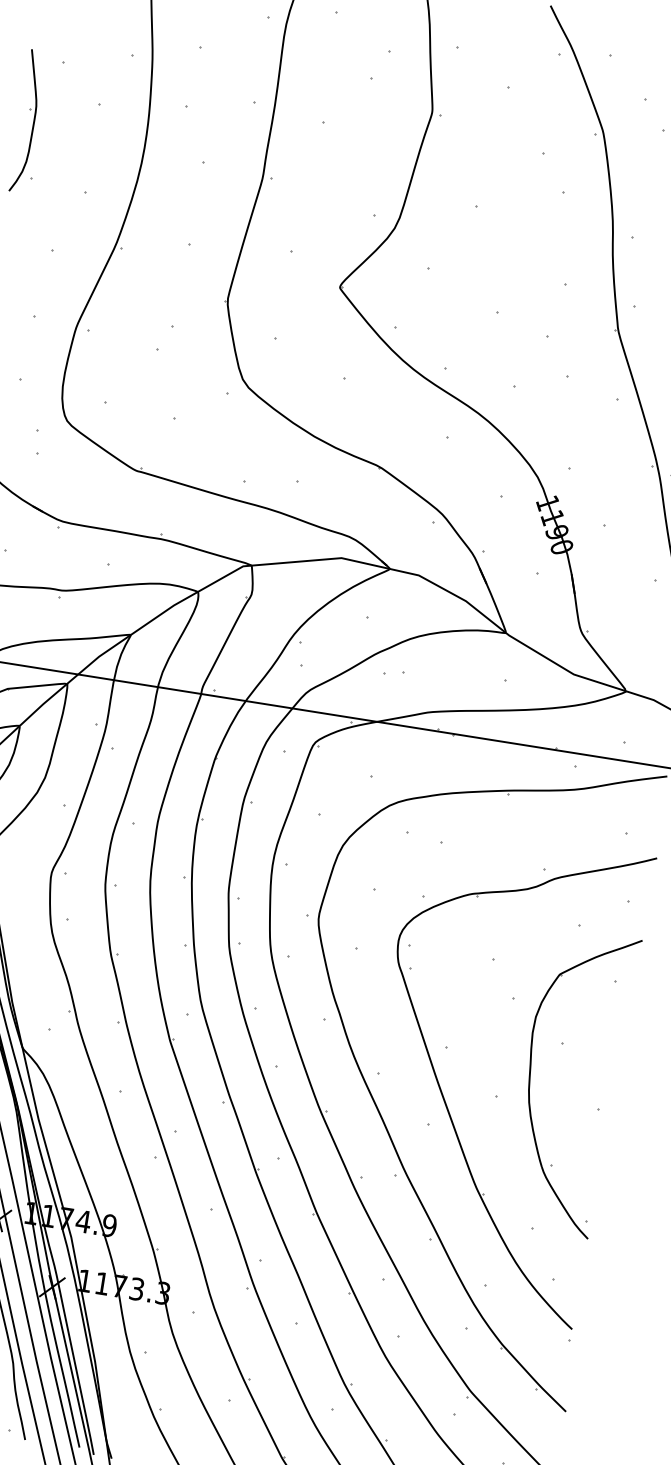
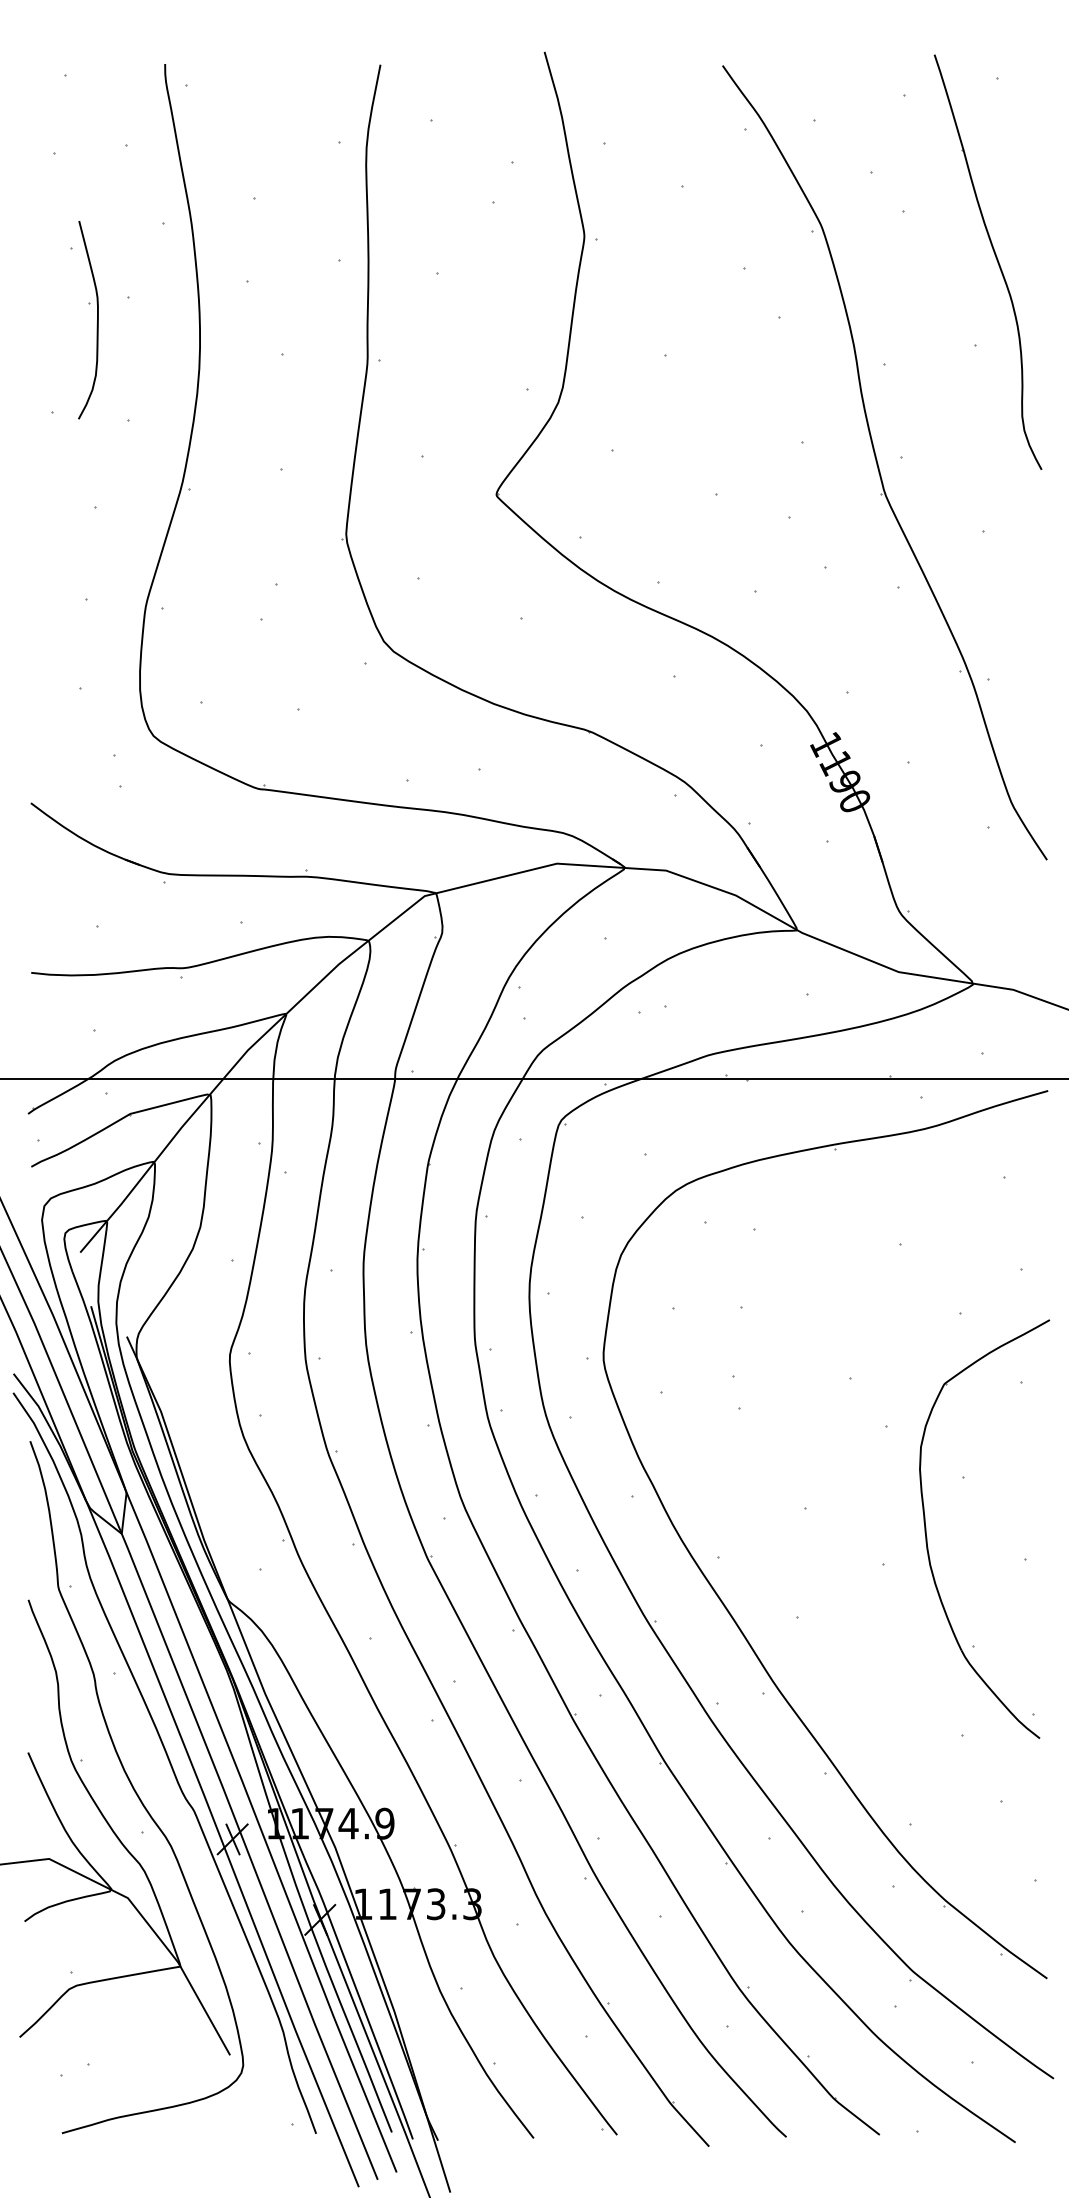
part: (32, 125) -> (96, 324), moved
part: (444, 1098) -> (814, 1578), removed

